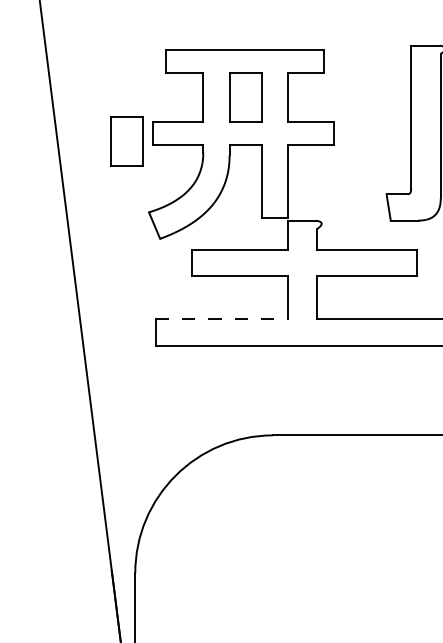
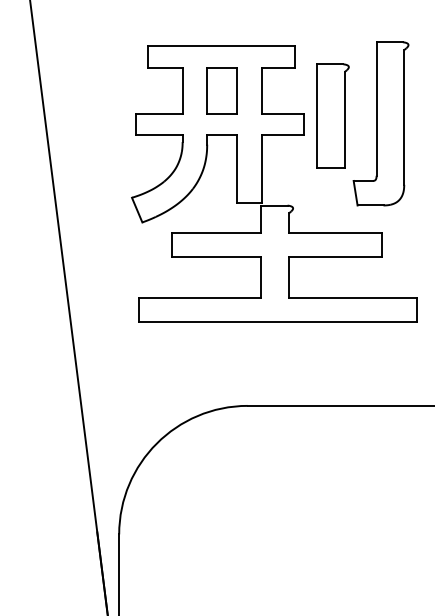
part: (363, 124) -> (332, 115), added
part: (125, 141) -> (110, 131), removed
line: (222, 319) -> (200, 297), dashed -> solid

